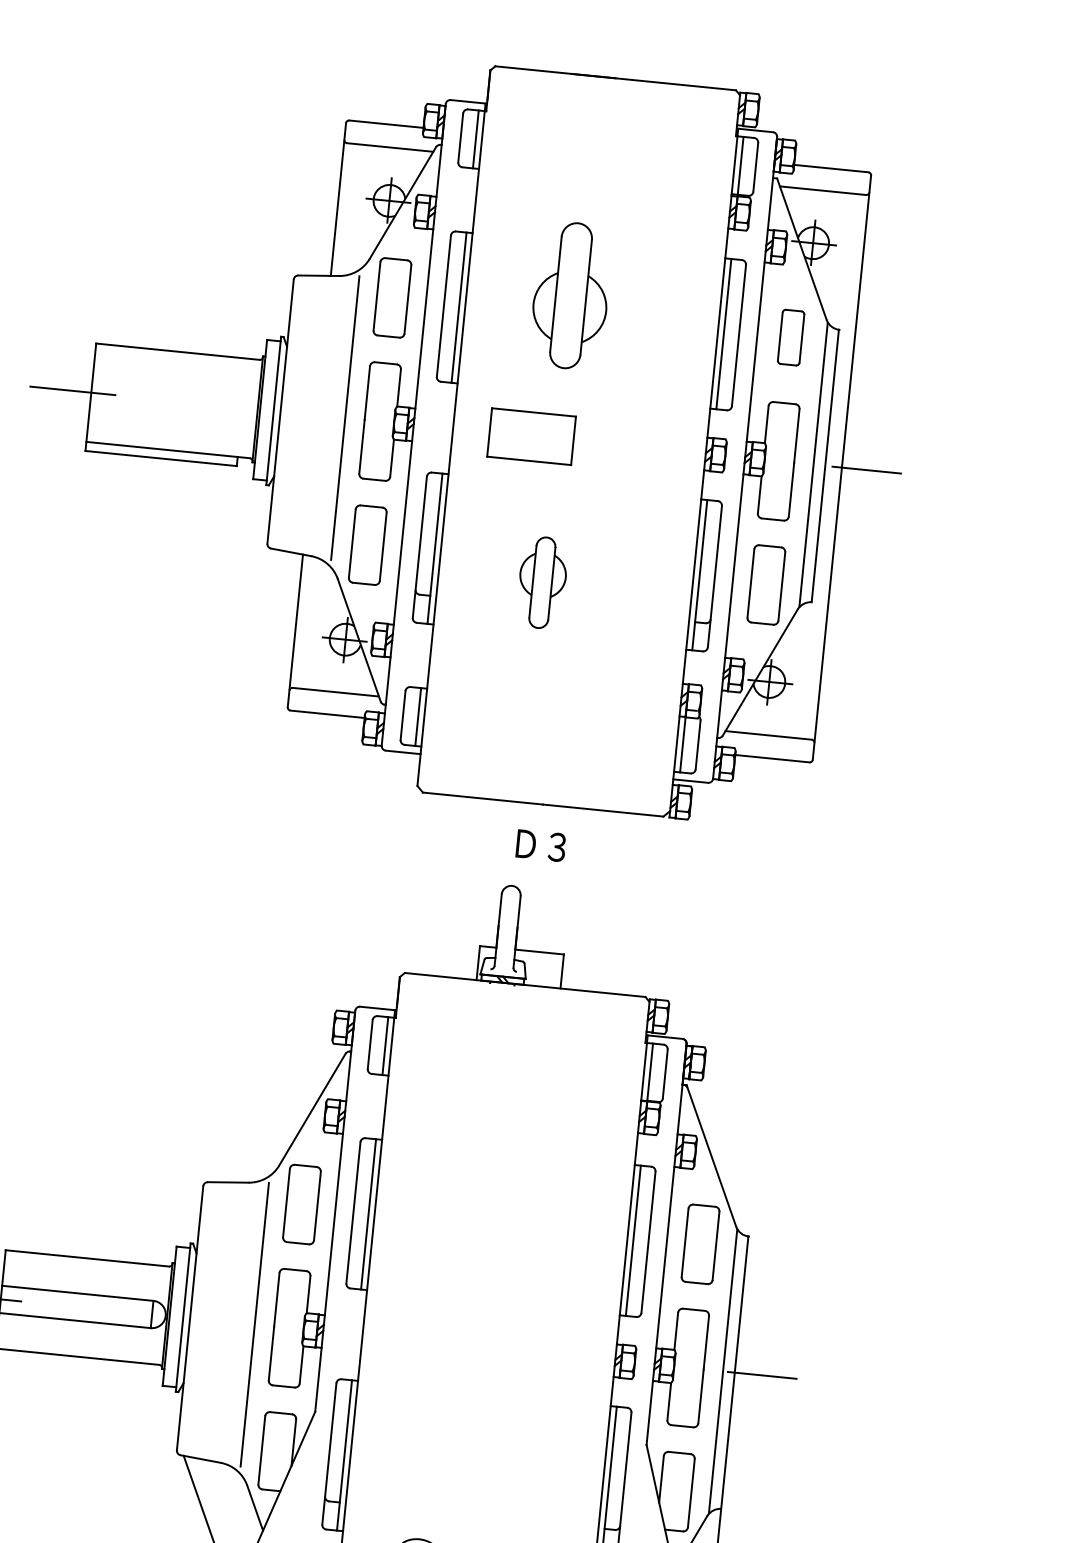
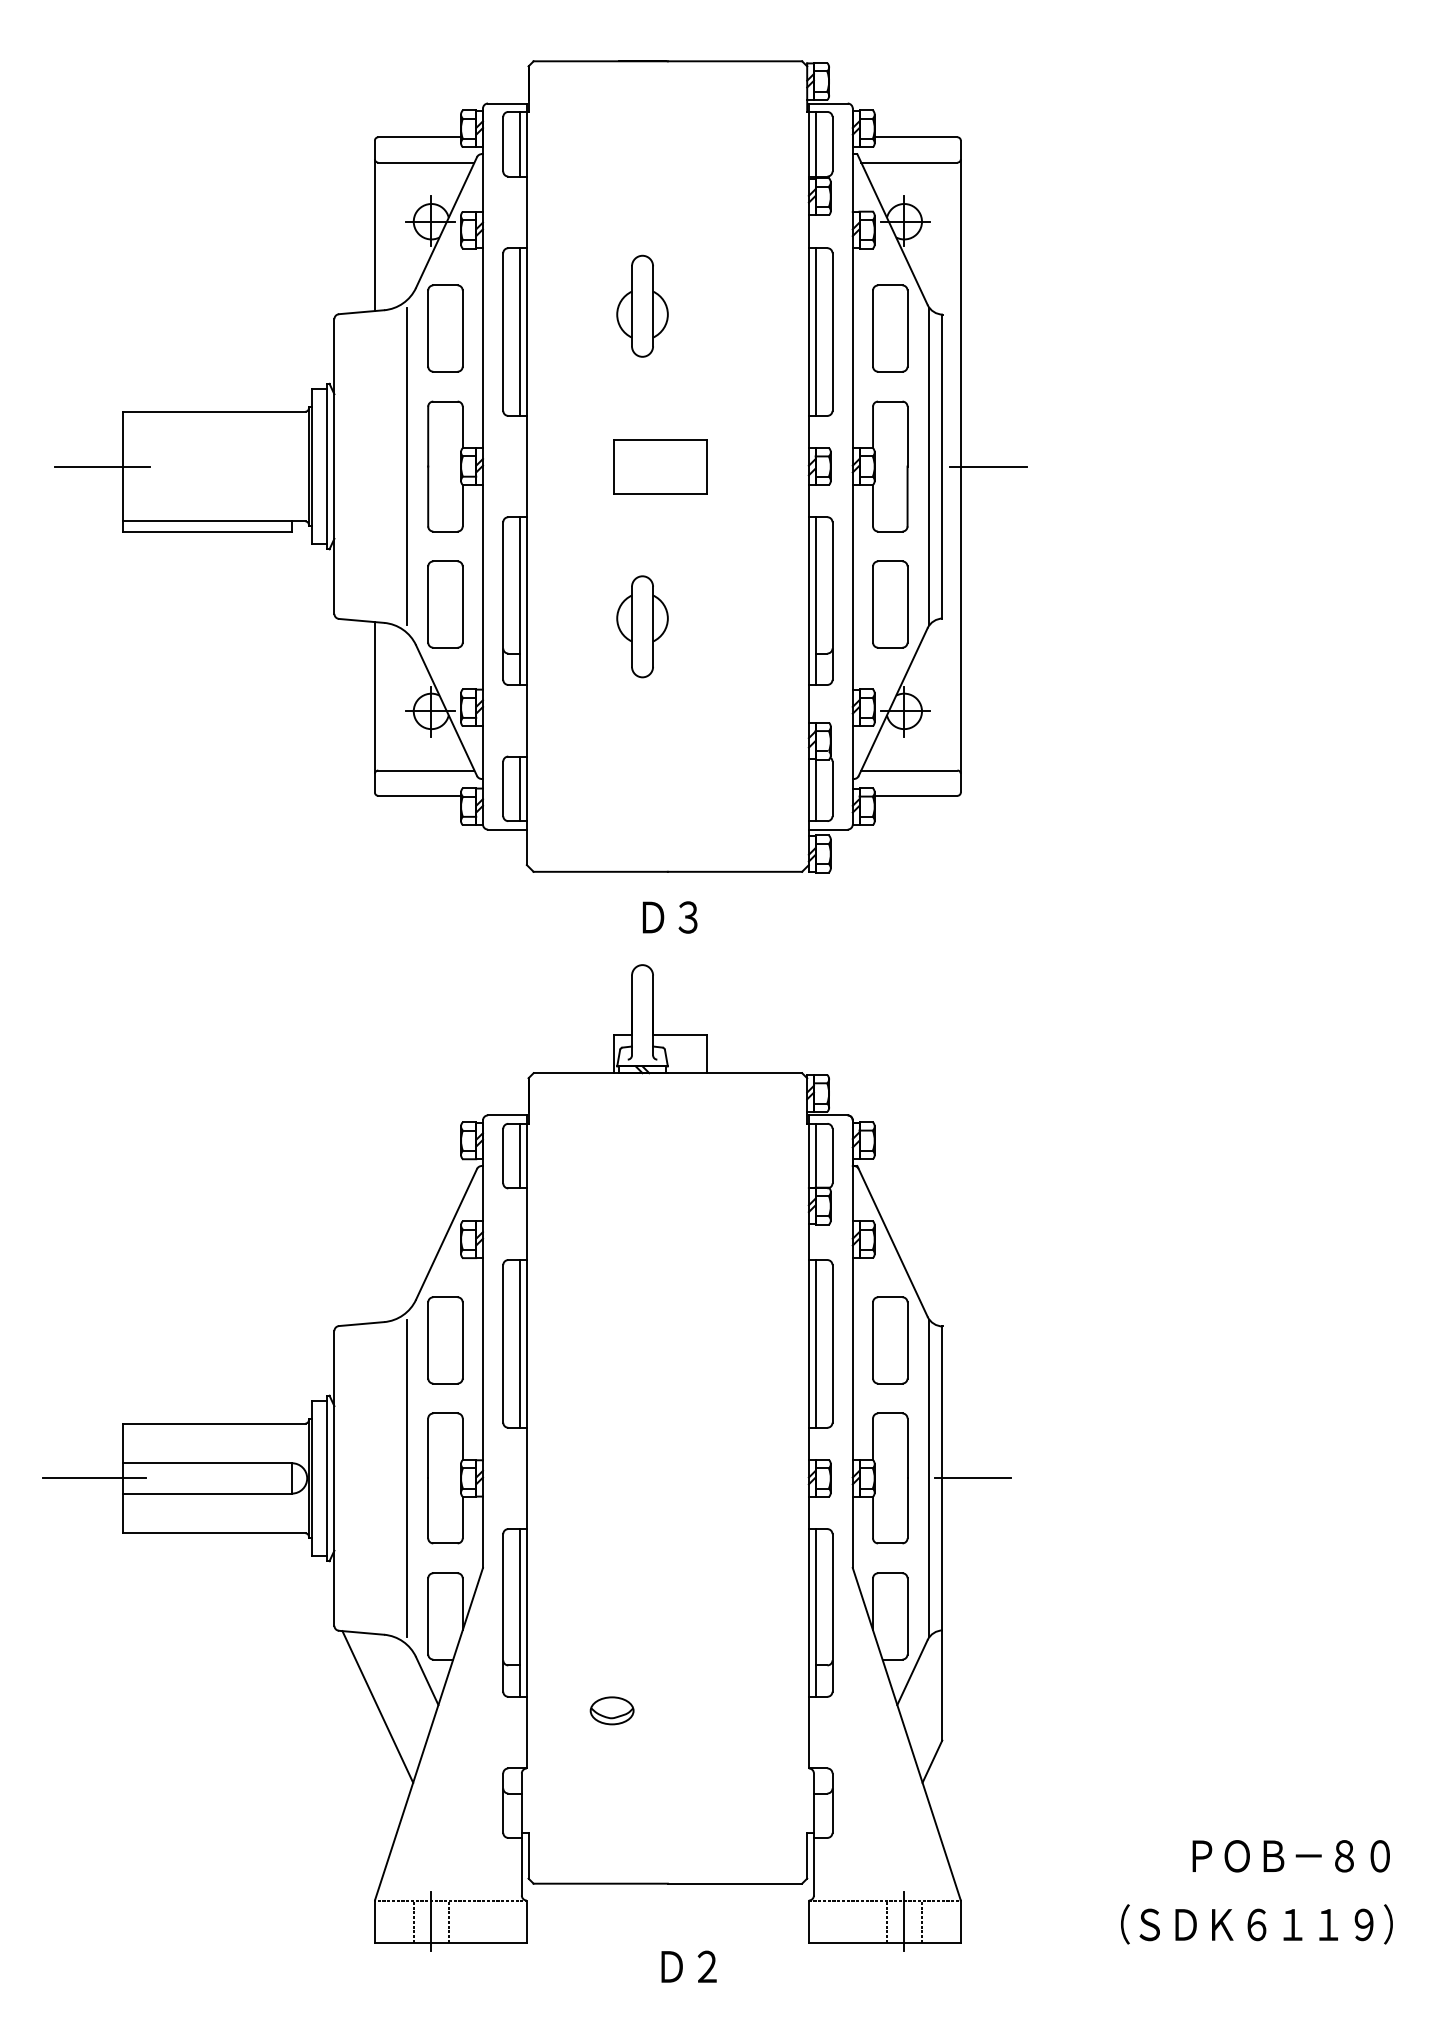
part: (571, 294) -> (642, 305), size x0.62
part: (791, 337) -> (890, 328), size x1.43
part: (531, 436) -> (660, 466), moved

